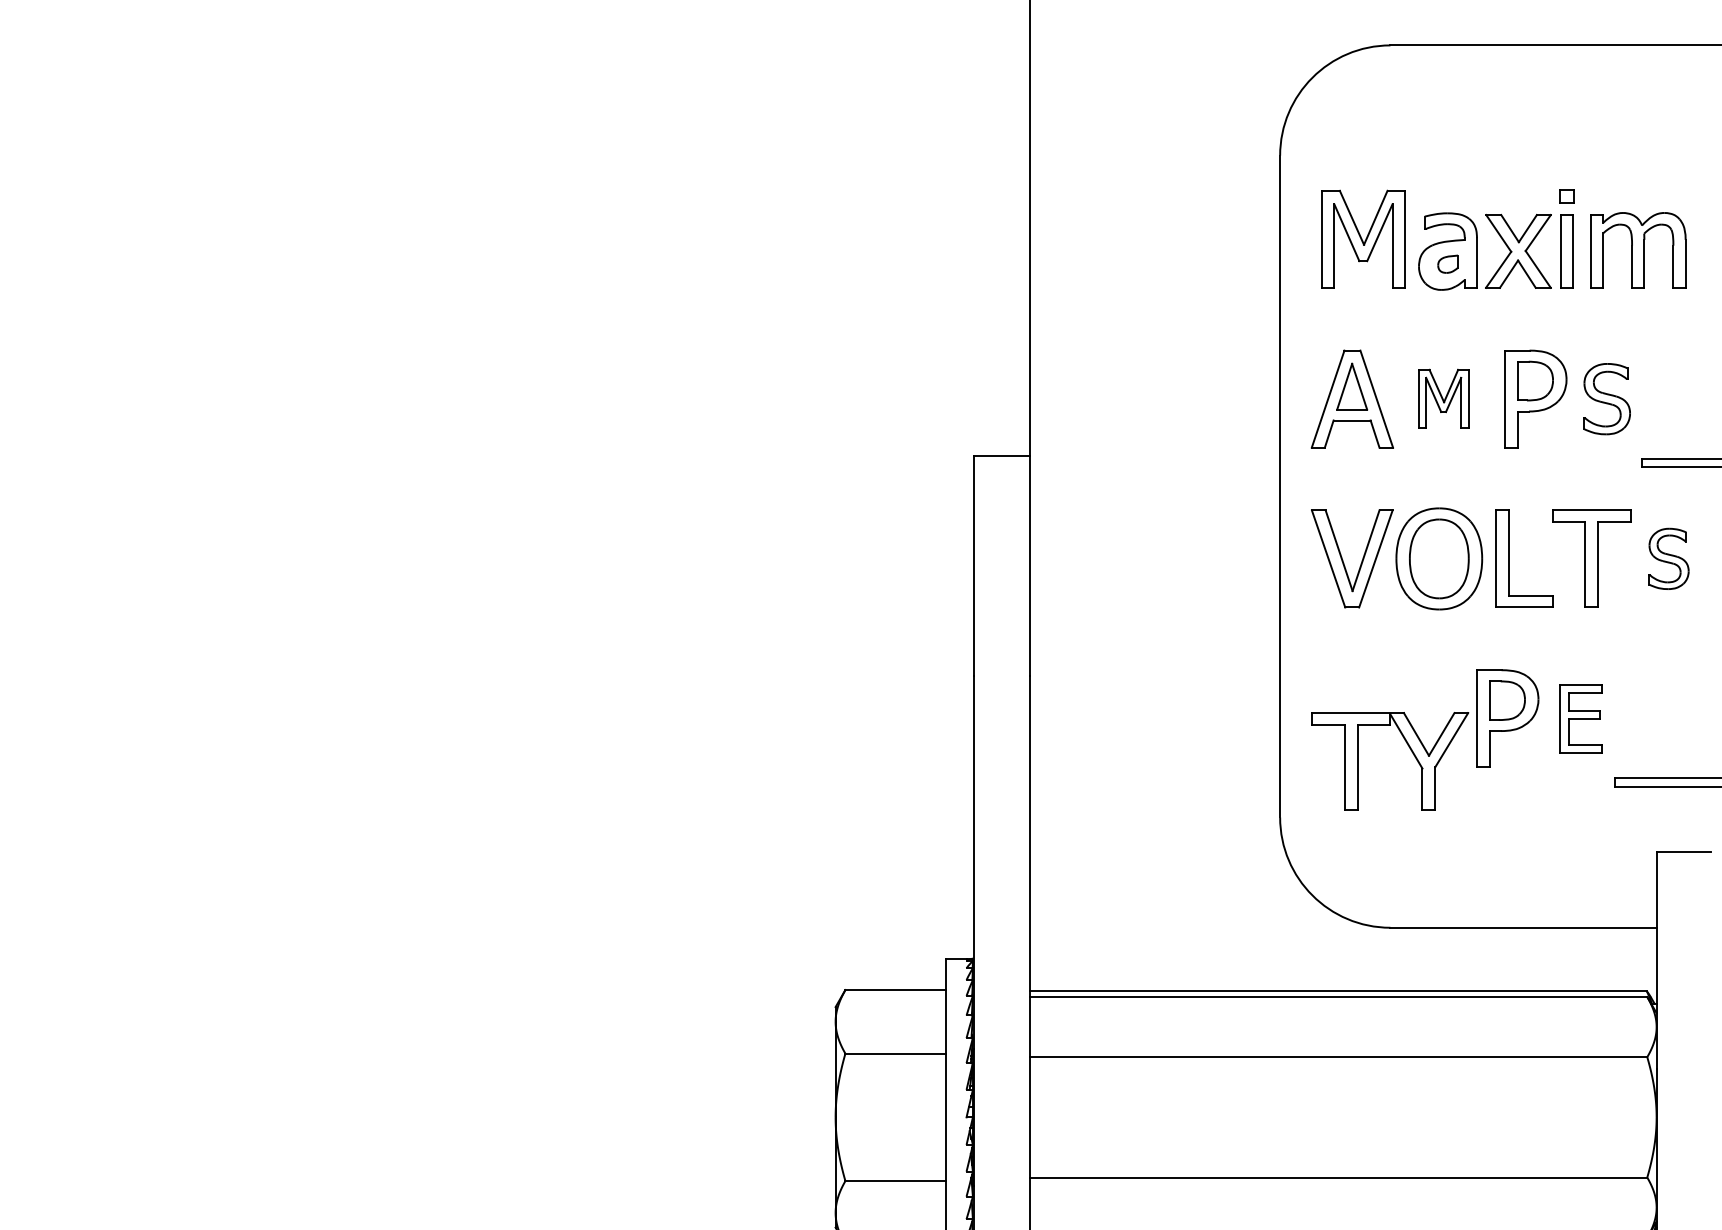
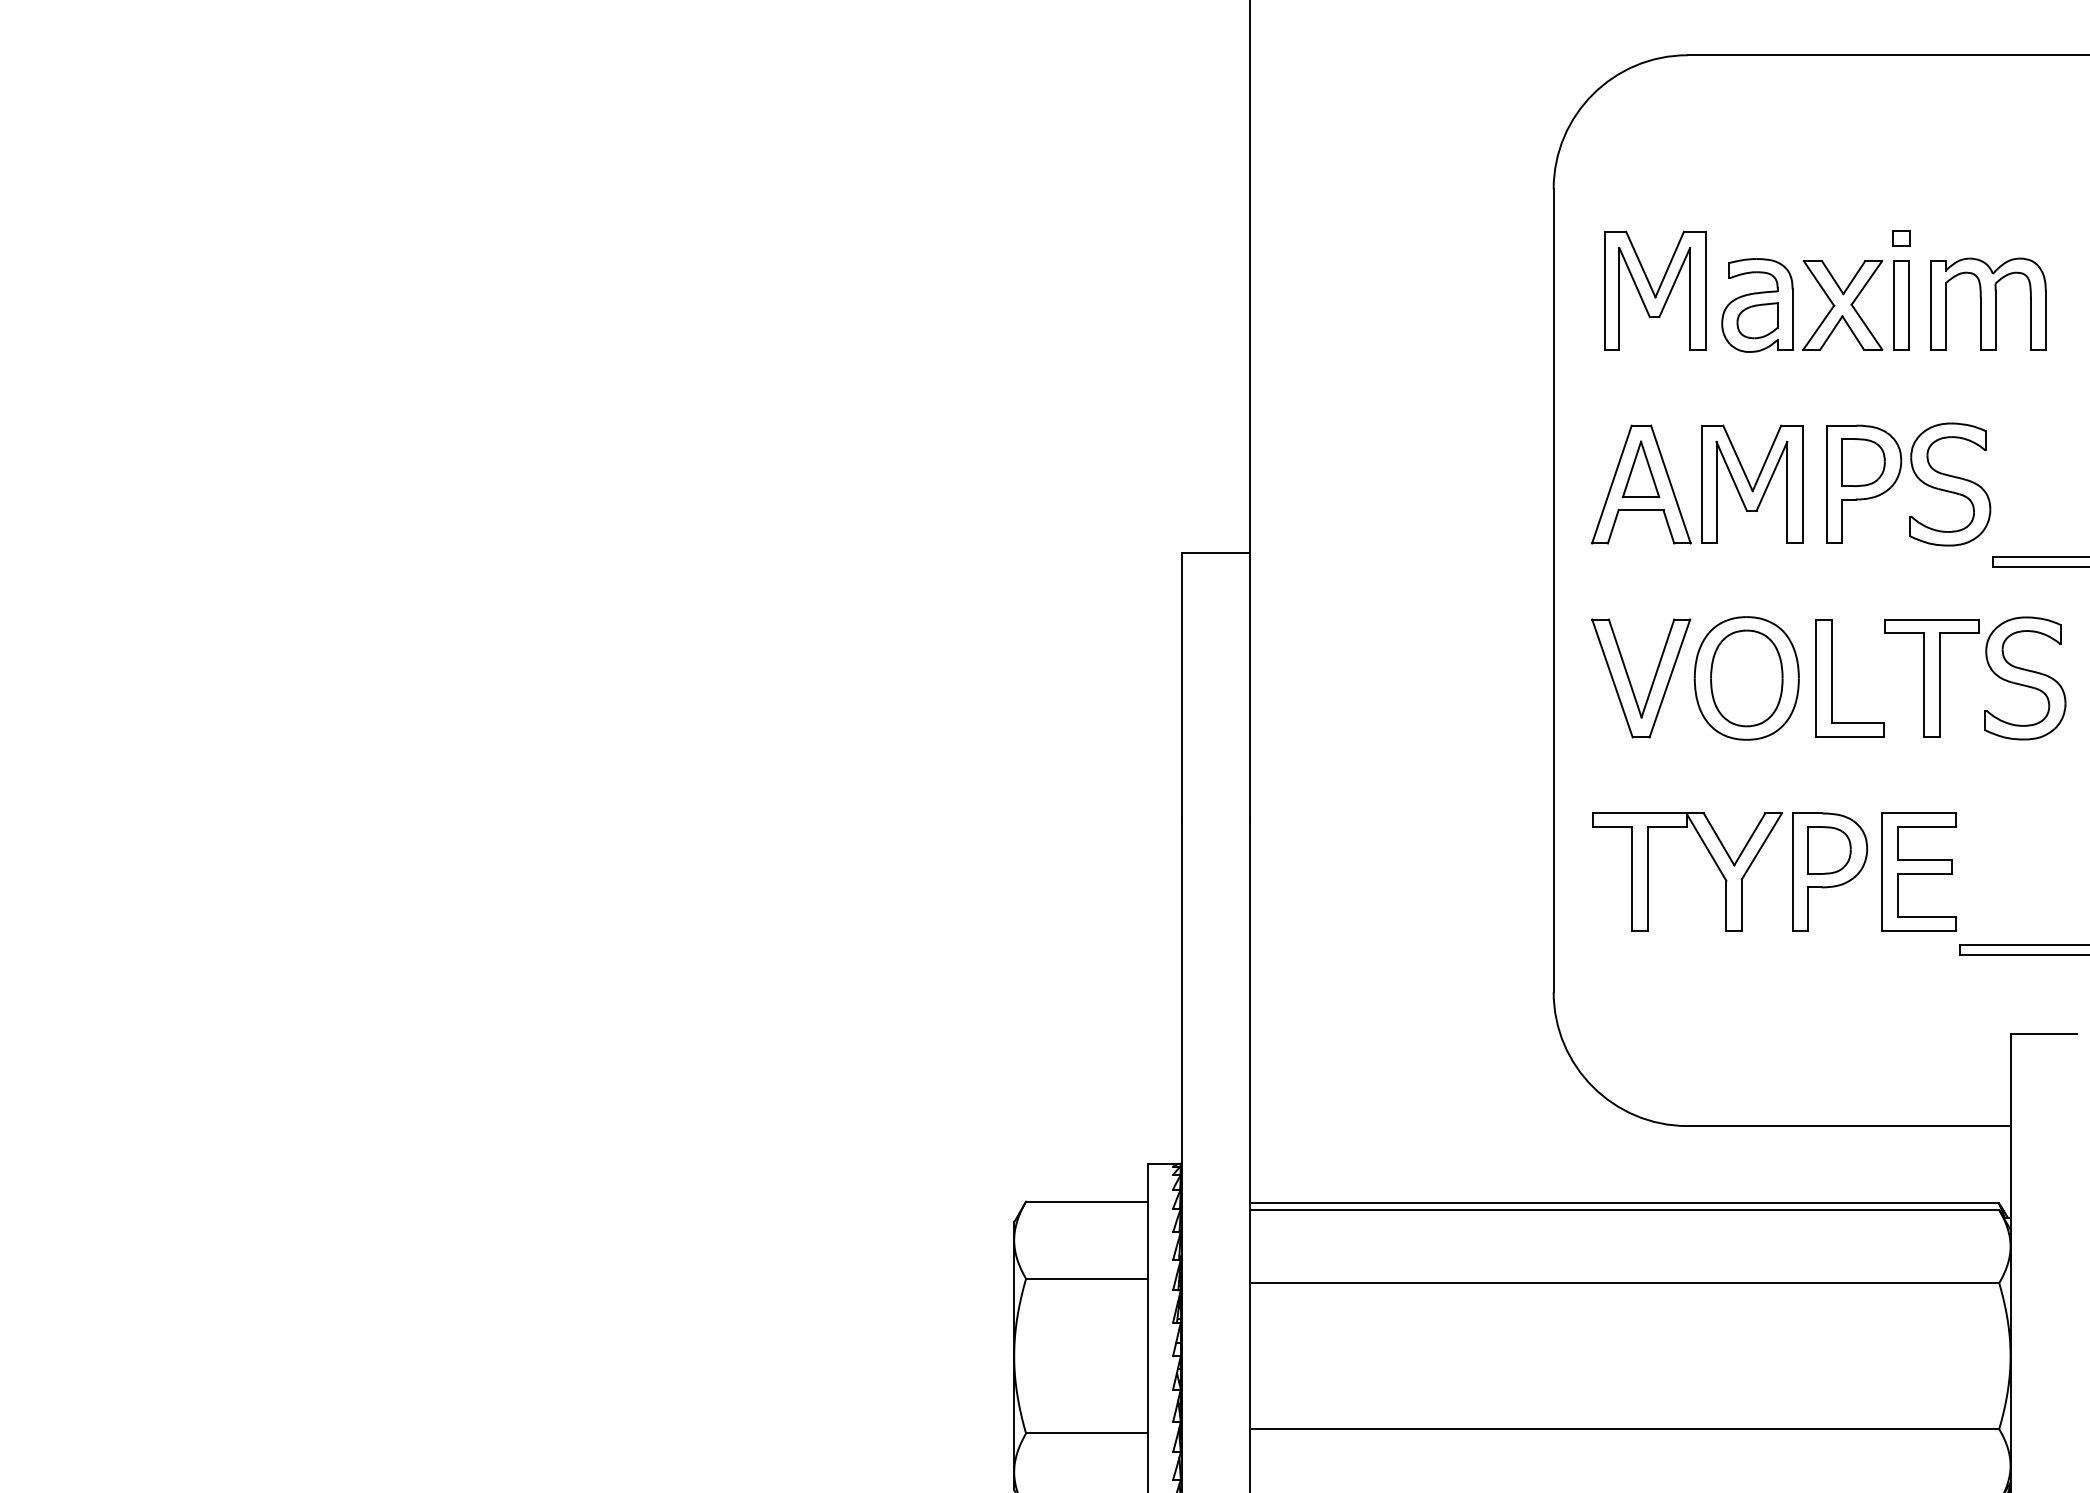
part: (1448, 263) -> (1757, 320), size x1.67
part: (1443, 398) -> (1752, 483), size x1.67
part: (1607, 399) -> (1950, 484), size x1.43
part: (1668, 558) -> (2025, 678), size x1.67
part: (1580, 718) -> (1918, 871), size x1.43
part: (1409, 748) -> (1710, 856), moved

